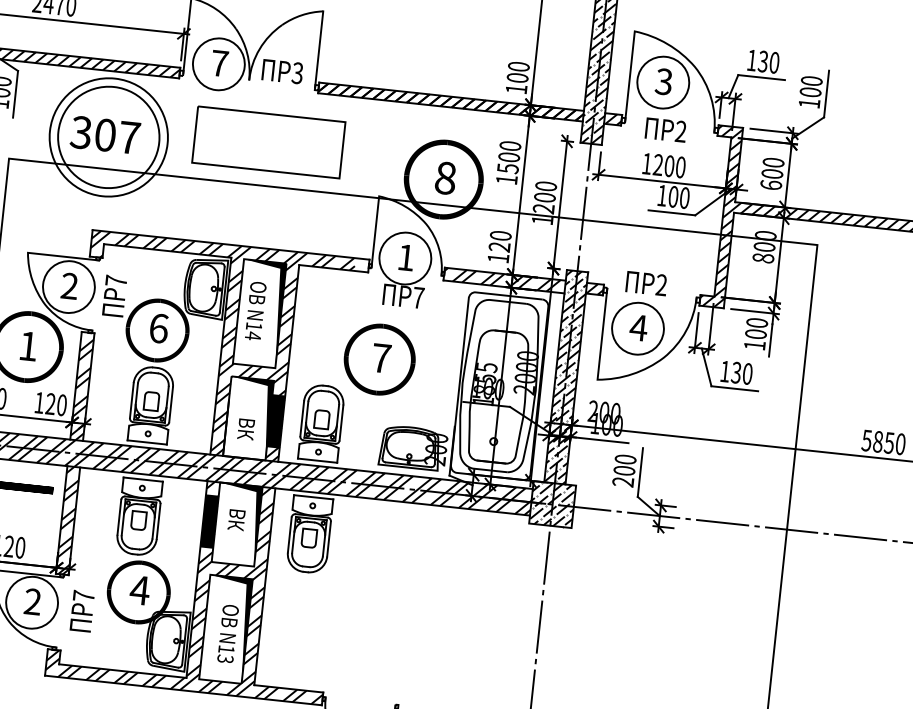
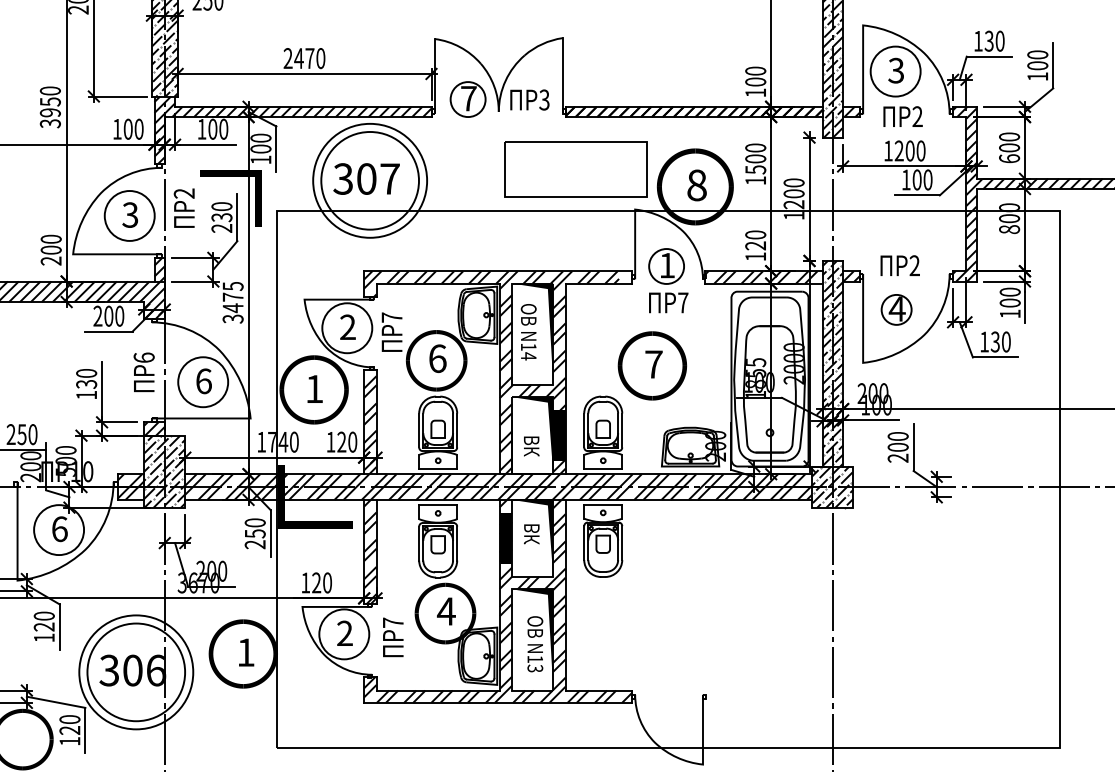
circle: (219, 64) -> (468, 99), size x0.7
part: (268, 142) -> (575, 169), moved
circle: (405, 258) -> (666, 266), size x0.7
circle: (637, 328) -> (896, 309), size x0.6

